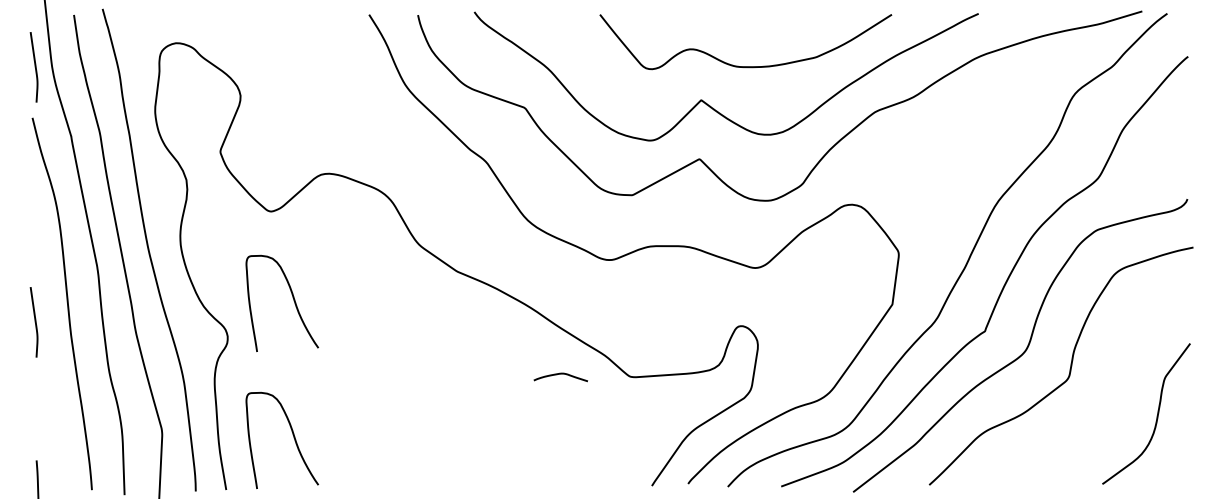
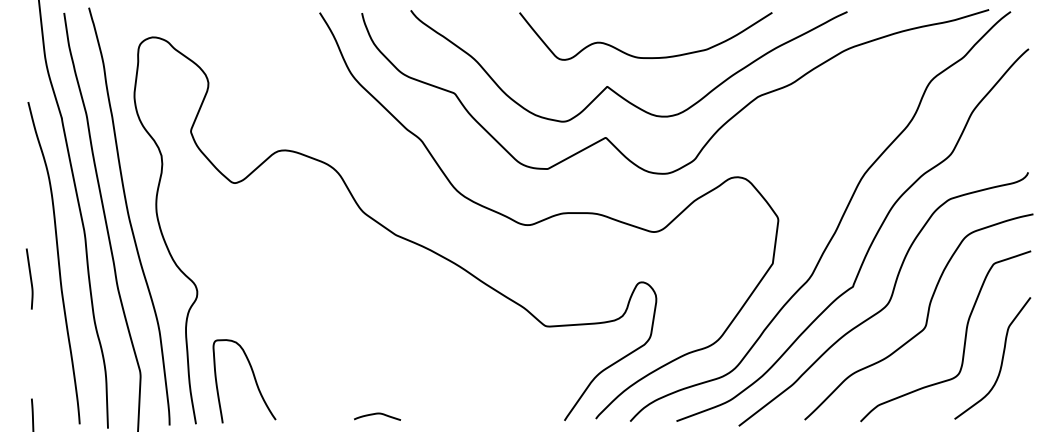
curve: (34, 67) -> (30, 58), removed
curve: (293, 301) -> (254, 261), removed
curve: (560, 374) -> (377, 414), moved
curve: (1113, 393) -> (964, 340), added

